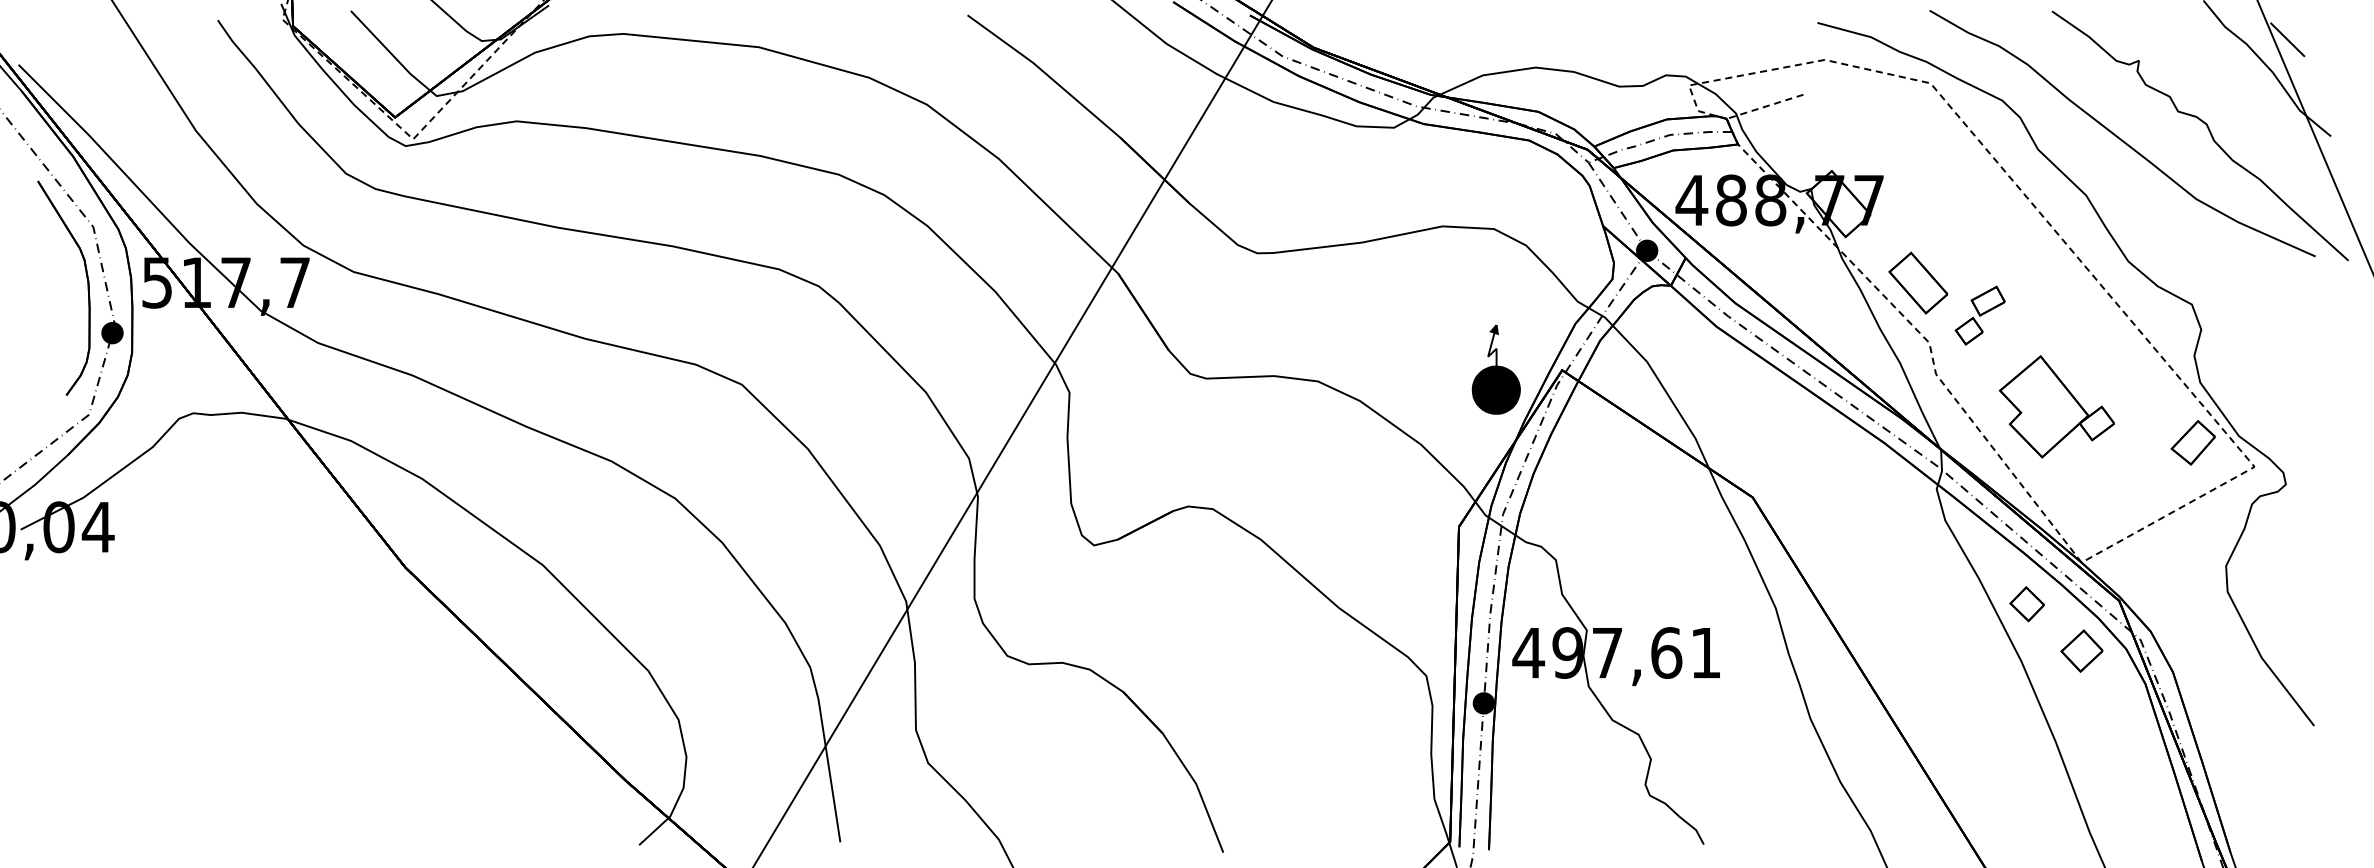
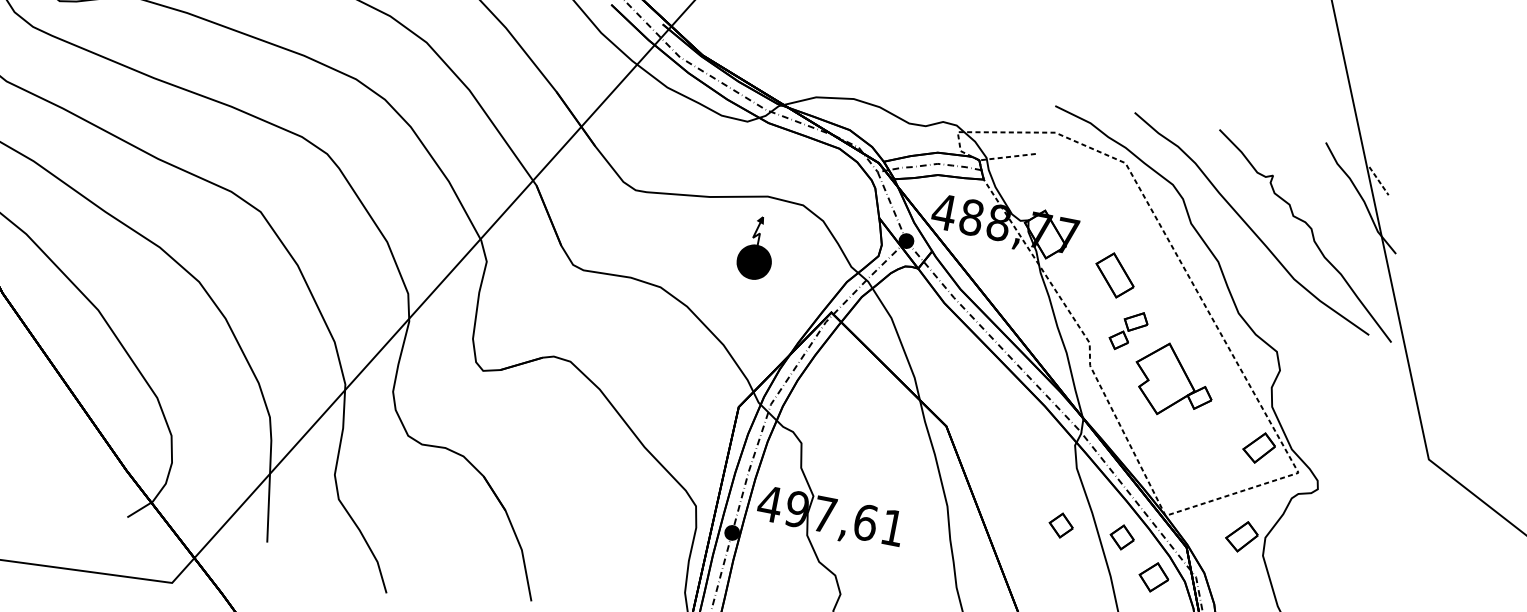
line: (2288, 40) -> (1379, 181), solid -> dashed
part: (1918, 282) -> (1115, 275), moved
part: (1495, 369) -> (756, 247), moved
part: (2056, 406) -> (1173, 380), moved
part: (2192, 570) -> (1241, 536), added
part: (1938, 604) -> (1060, 525), added

